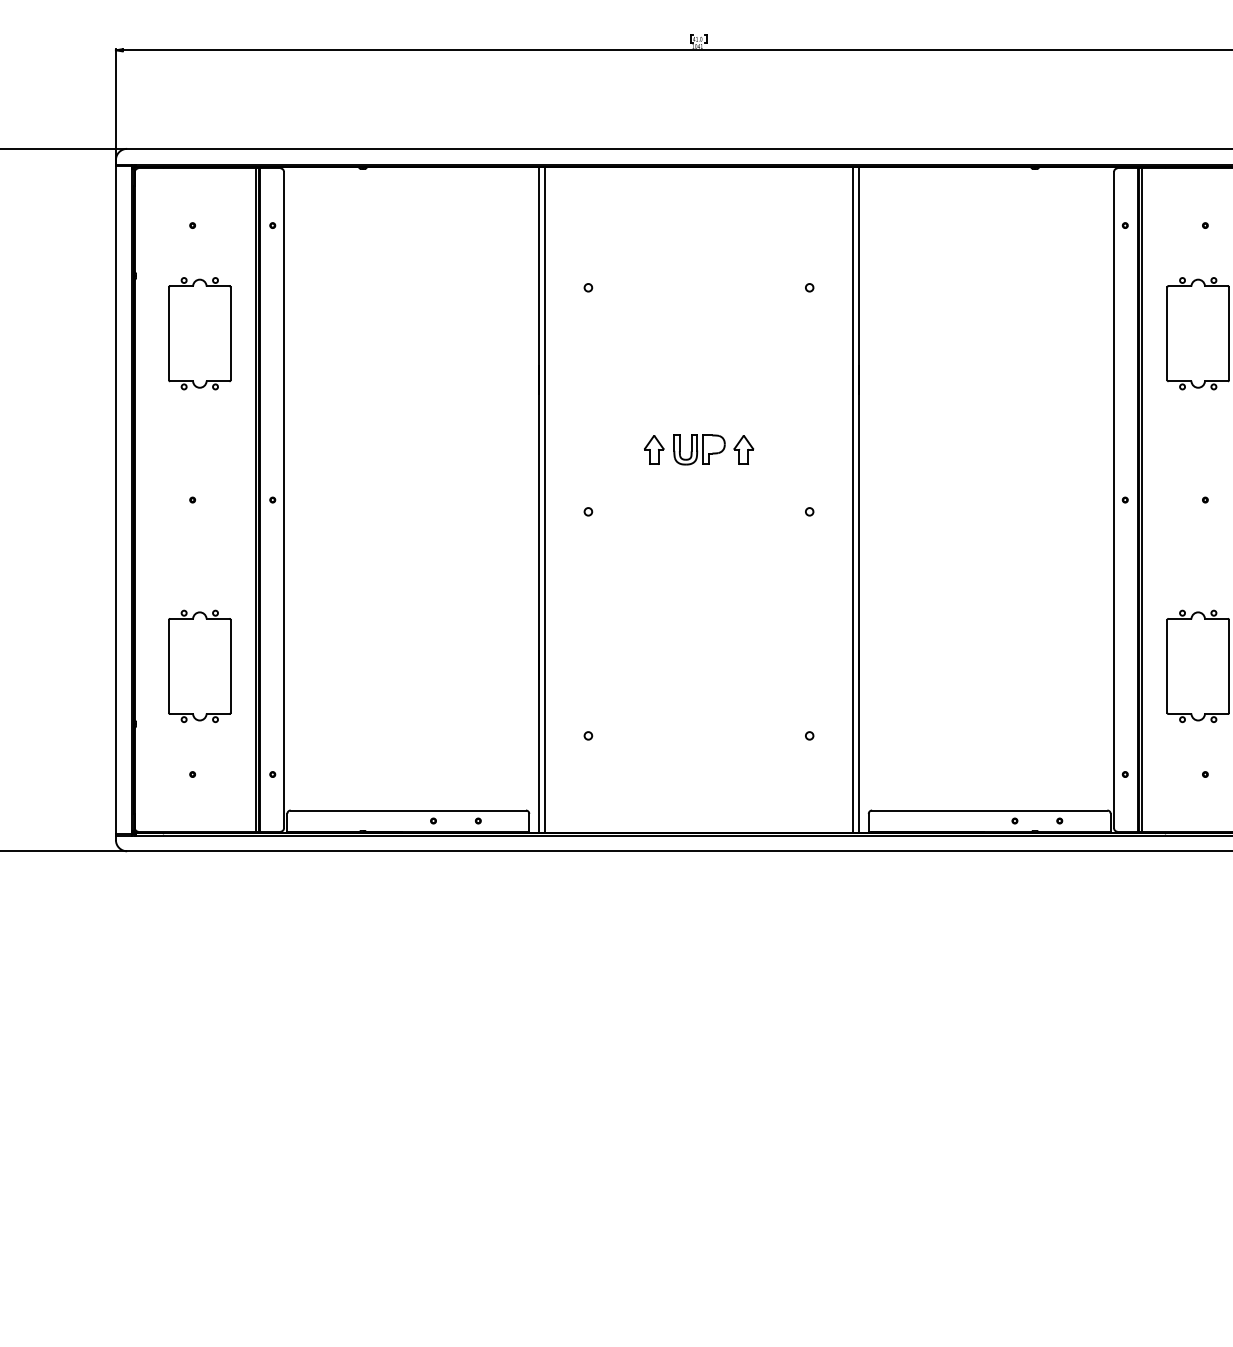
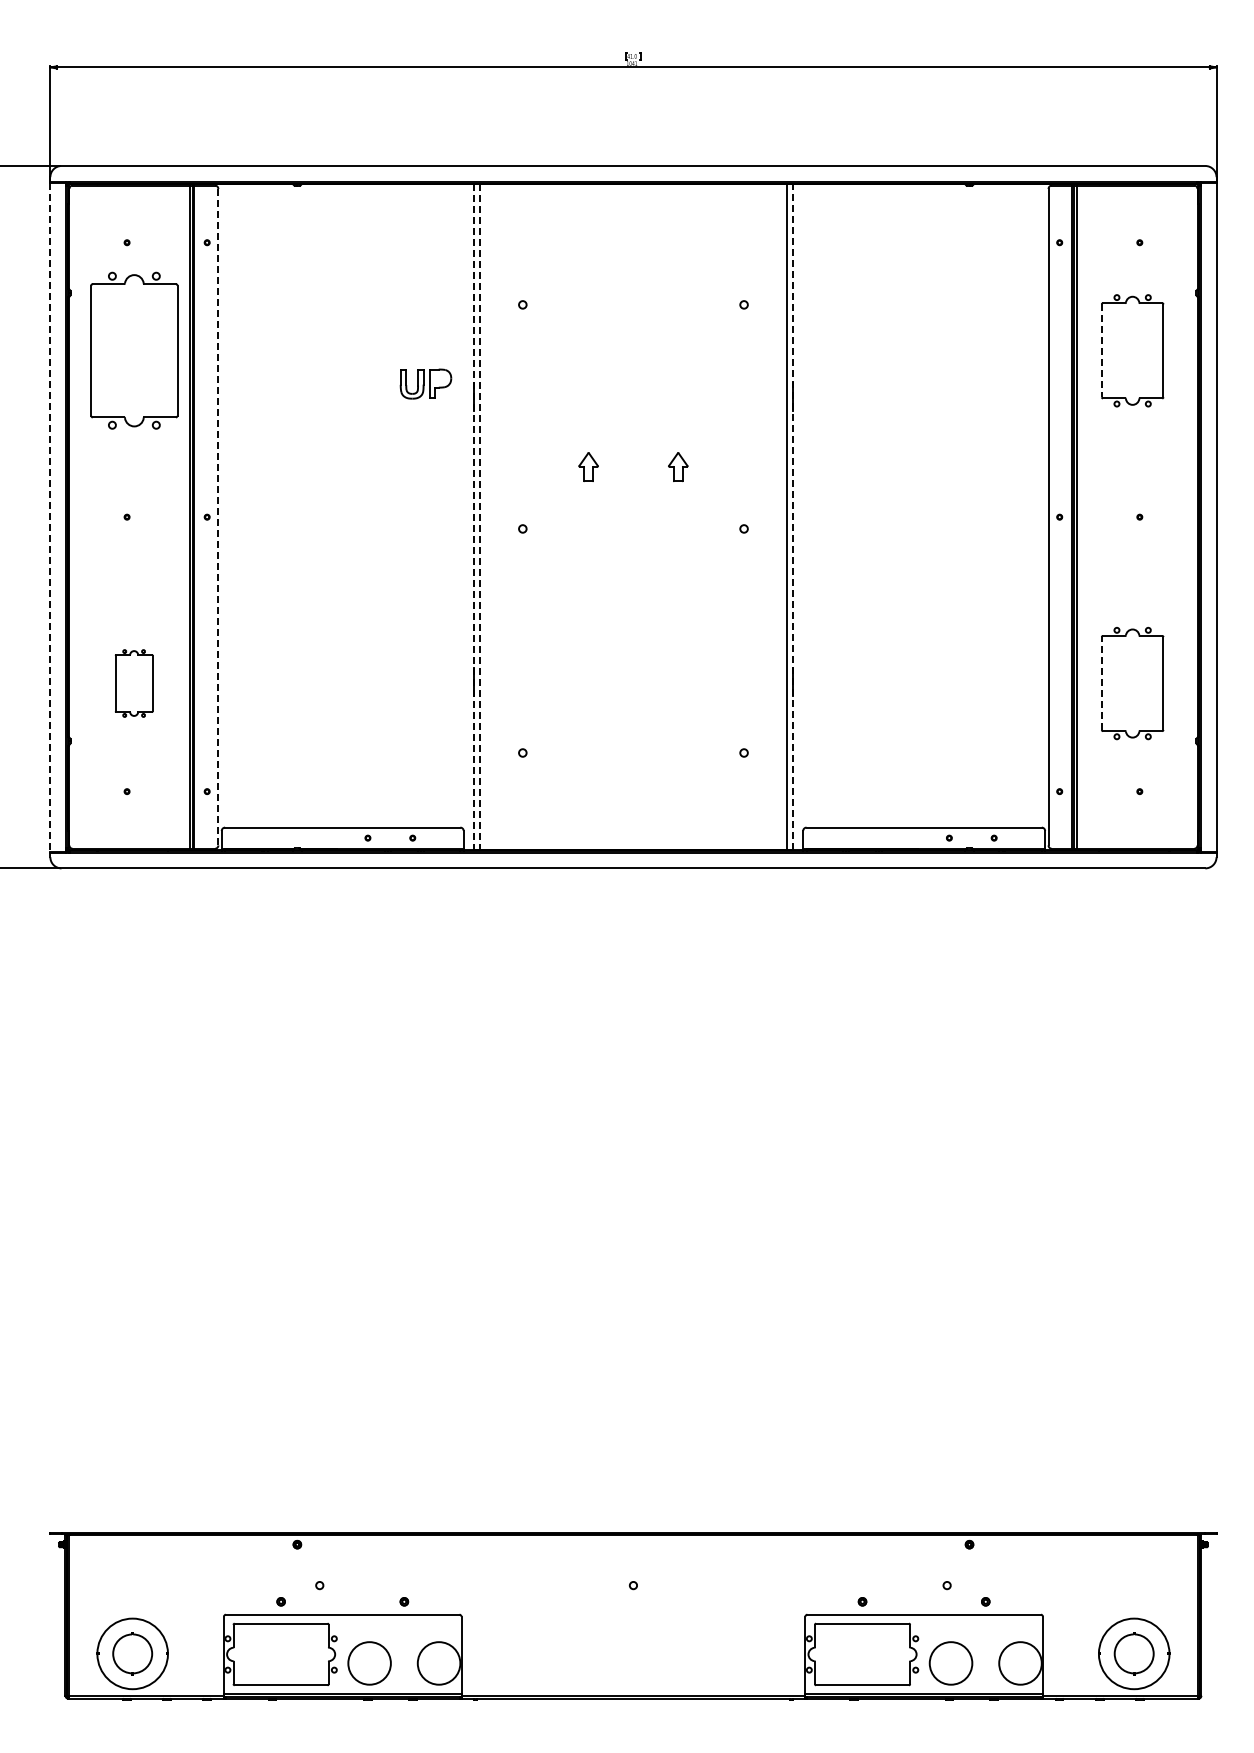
part: (199, 333) -> (133, 350), size x1.4
line: (1167, 334) -> (1101, 351), solid -> dashed
part: (699, 449) -> (425, 383), moved
line: (116, 500) -> (50, 517), solid -> dashed
line: (284, 500) -> (218, 517), solid -> dashed
line: (539, 500) -> (473, 517), solid -> dashed
line: (545, 500) -> (479, 517), solid -> dashed
line: (859, 500) -> (793, 517), solid -> dashed
part: (199, 666) -> (133, 683), size x0.6
line: (1167, 666) -> (1101, 683), solid -> dashed

